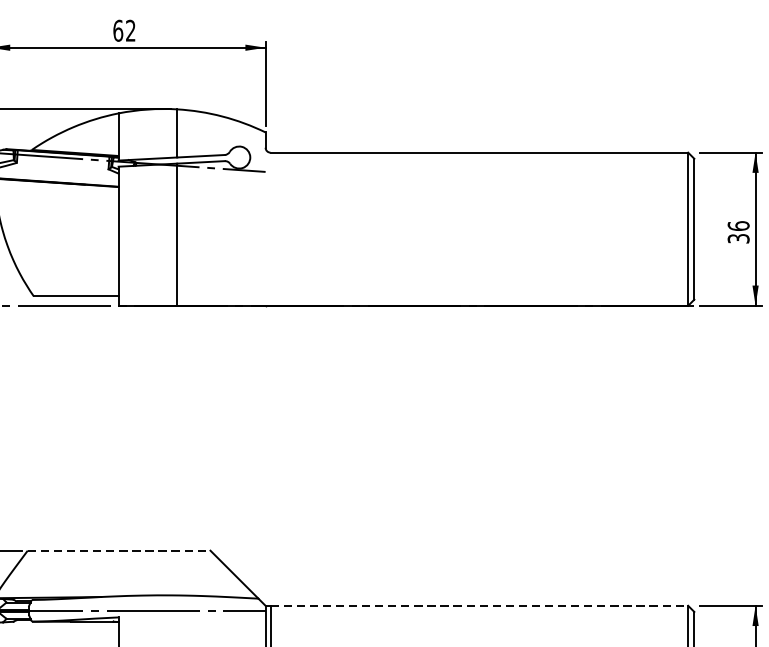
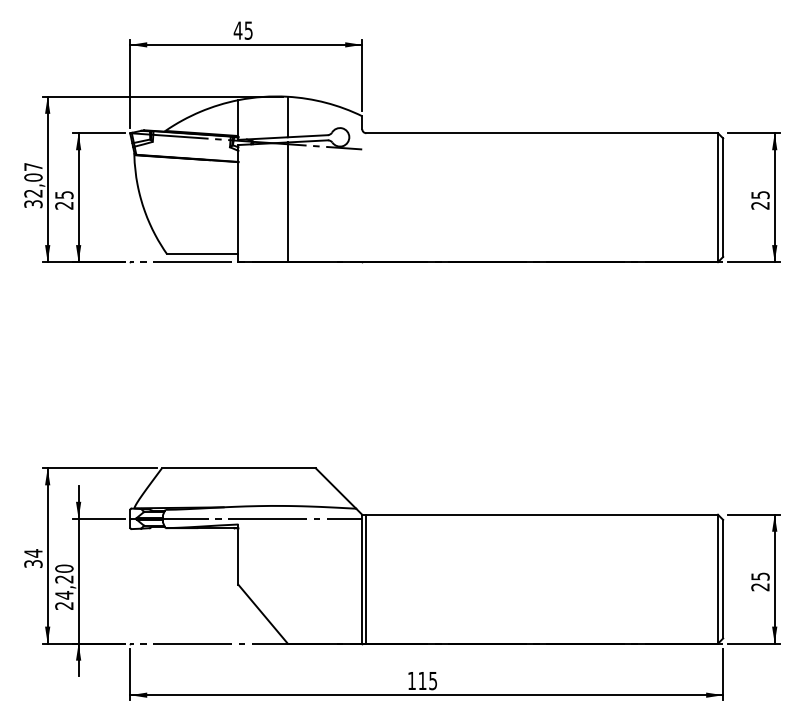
text: (123, 30) -> (242, 30), 62 -> 45
text: (738, 231) -> (760, 199), 36 -> 25
line: (118, 550) -> (238, 468), dashed -> solid
line: (479, 605) -> (542, 514), dashed -> solid

